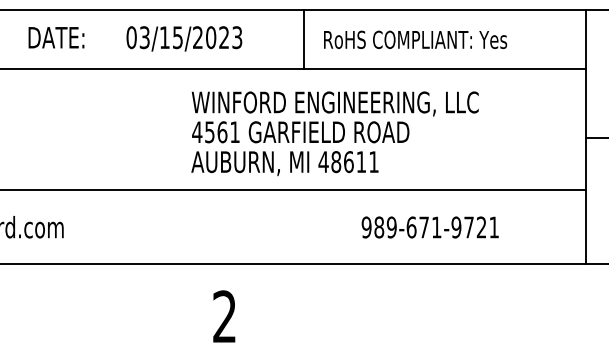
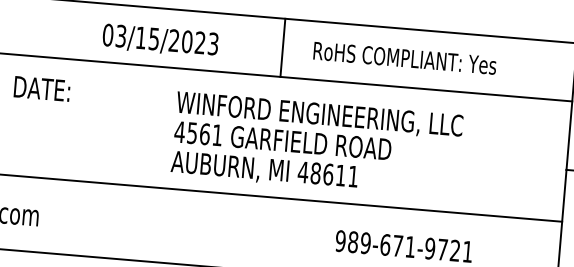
text: (56, 37) -> (42, 88), moved
text: (184, 38) -> (160, 40), moved
line: (303, 39) -> (282, 47), moved

